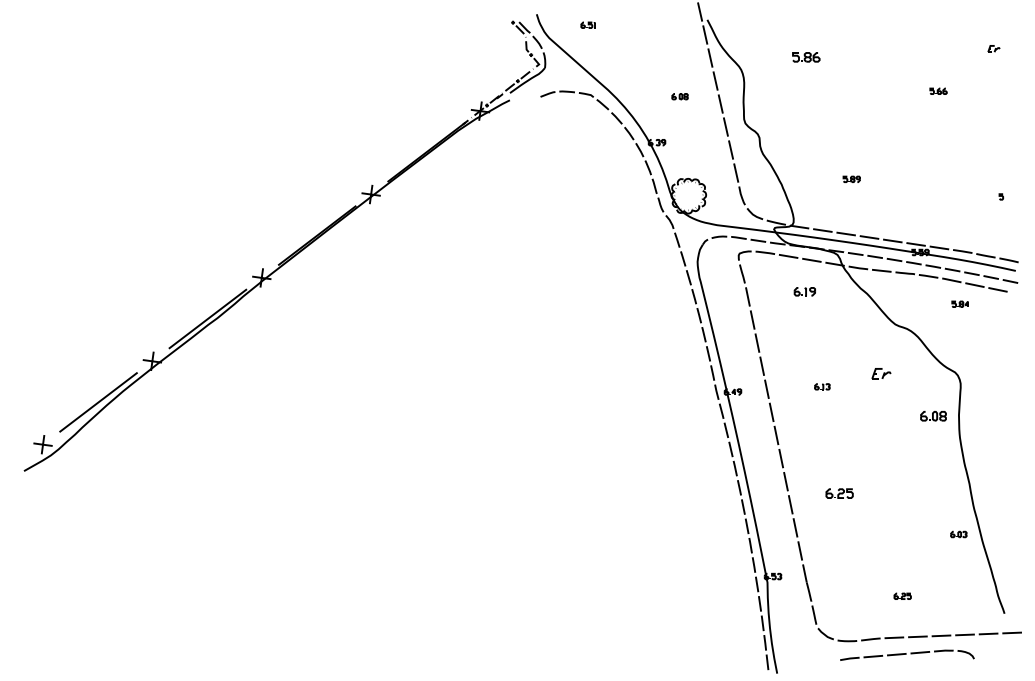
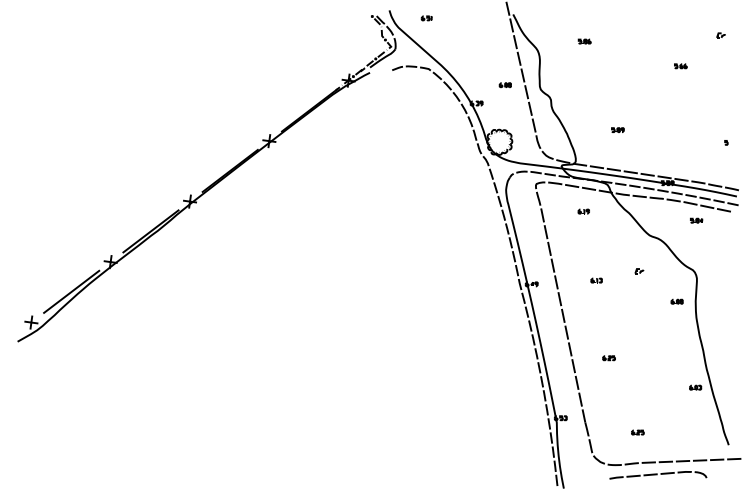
part: (805, 57) -> (584, 41), size x0.62
part: (678, 97) -> (504, 85), moved
part: (804, 291) -> (583, 211), size x0.71
part: (881, 374) -> (639, 271), size x0.62
part: (932, 415) -> (676, 301), size x0.62
part: (838, 494) -> (608, 358), size x0.62
part: (902, 596) -> (637, 432), moved

